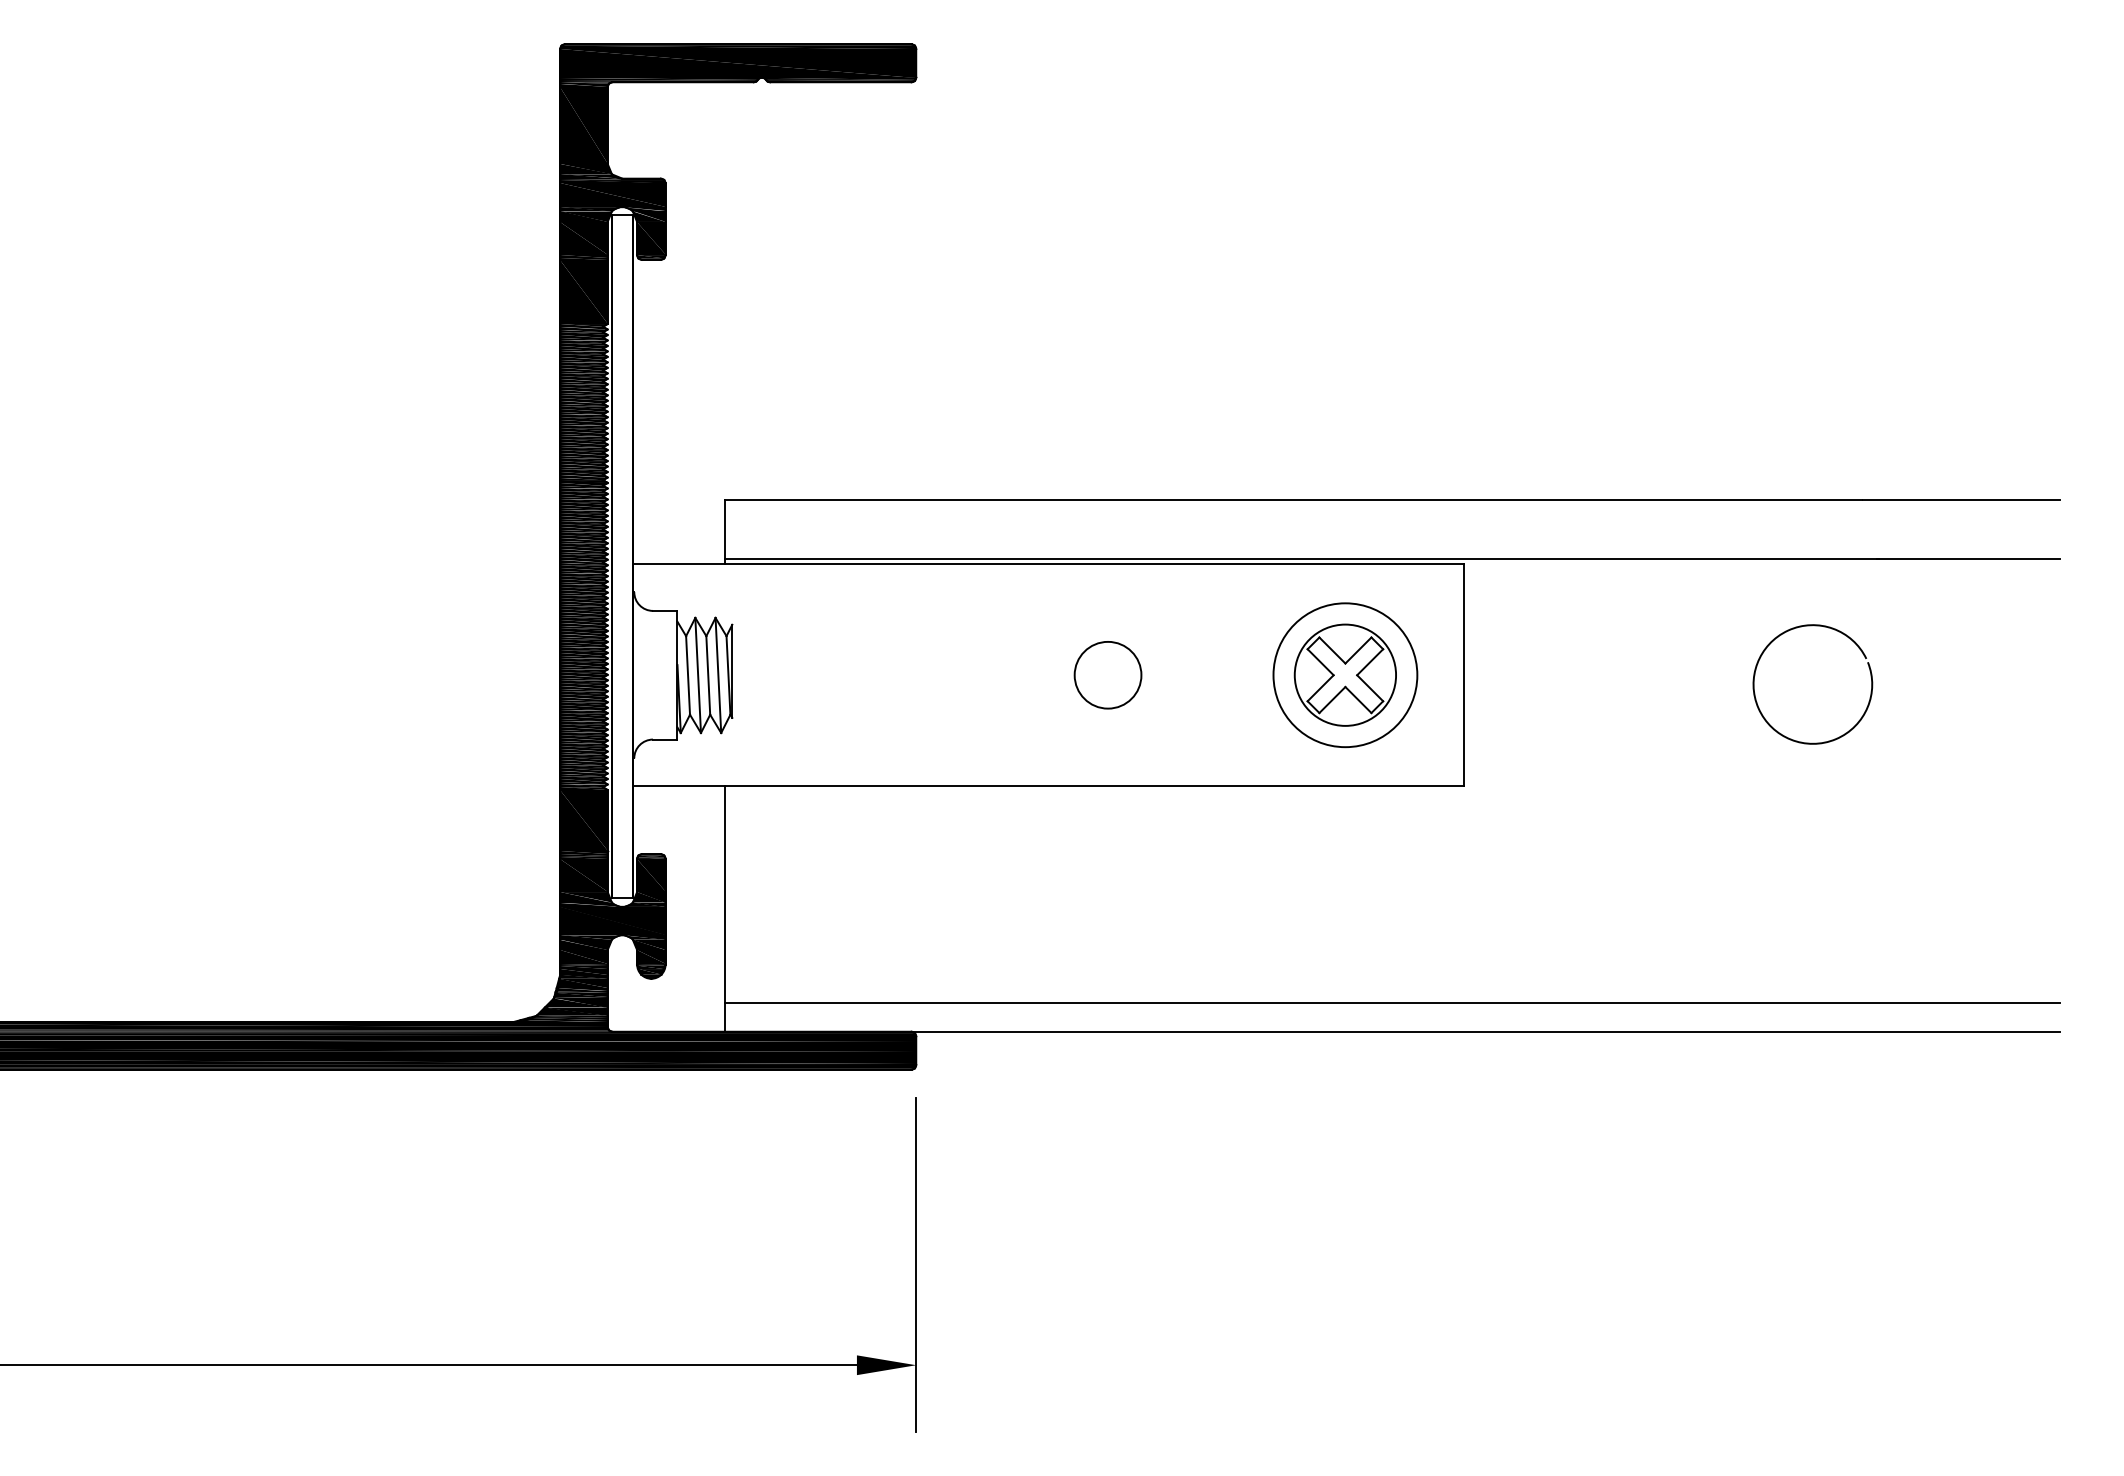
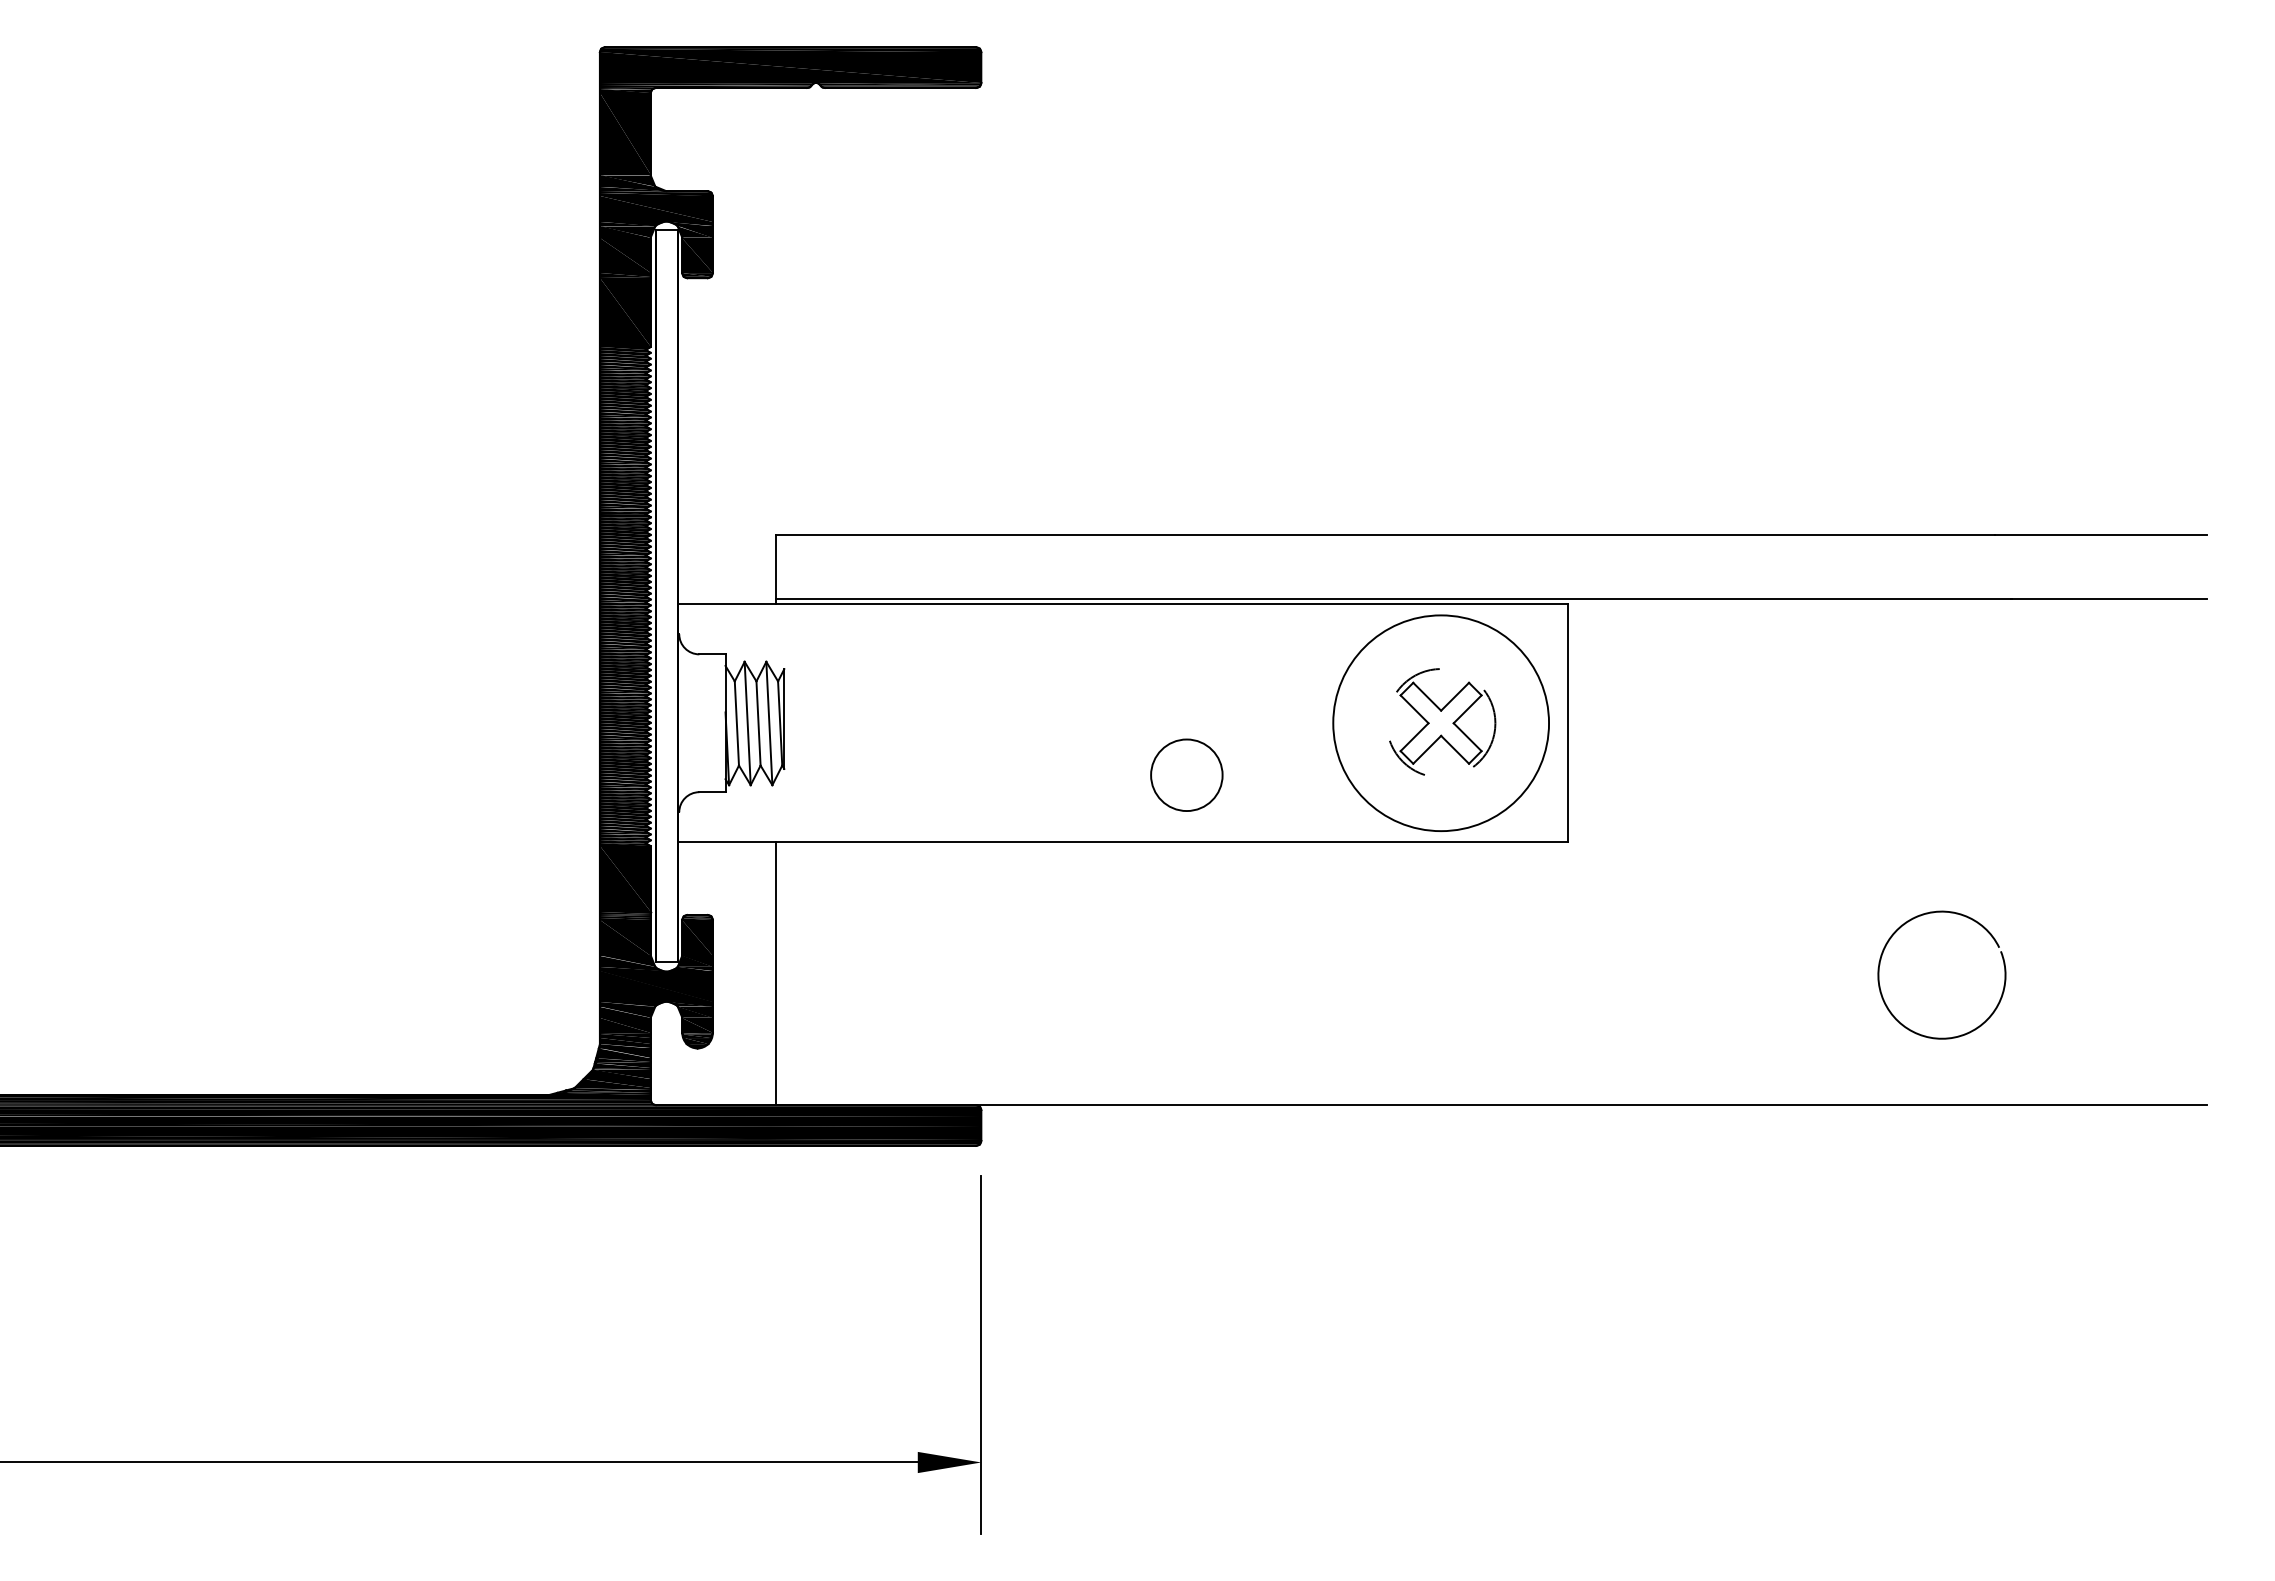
arc: (1783, 634) -> (1910, 921), moved
circle: (1107, 674) -> (1186, 774), moved
circle: (1344, 675) -> (1440, 723), solid -> dashed
circle: (1345, 675) -> (1441, 723), size x1.4
line: (1392, 1003) -> (1491, 1074), removed

